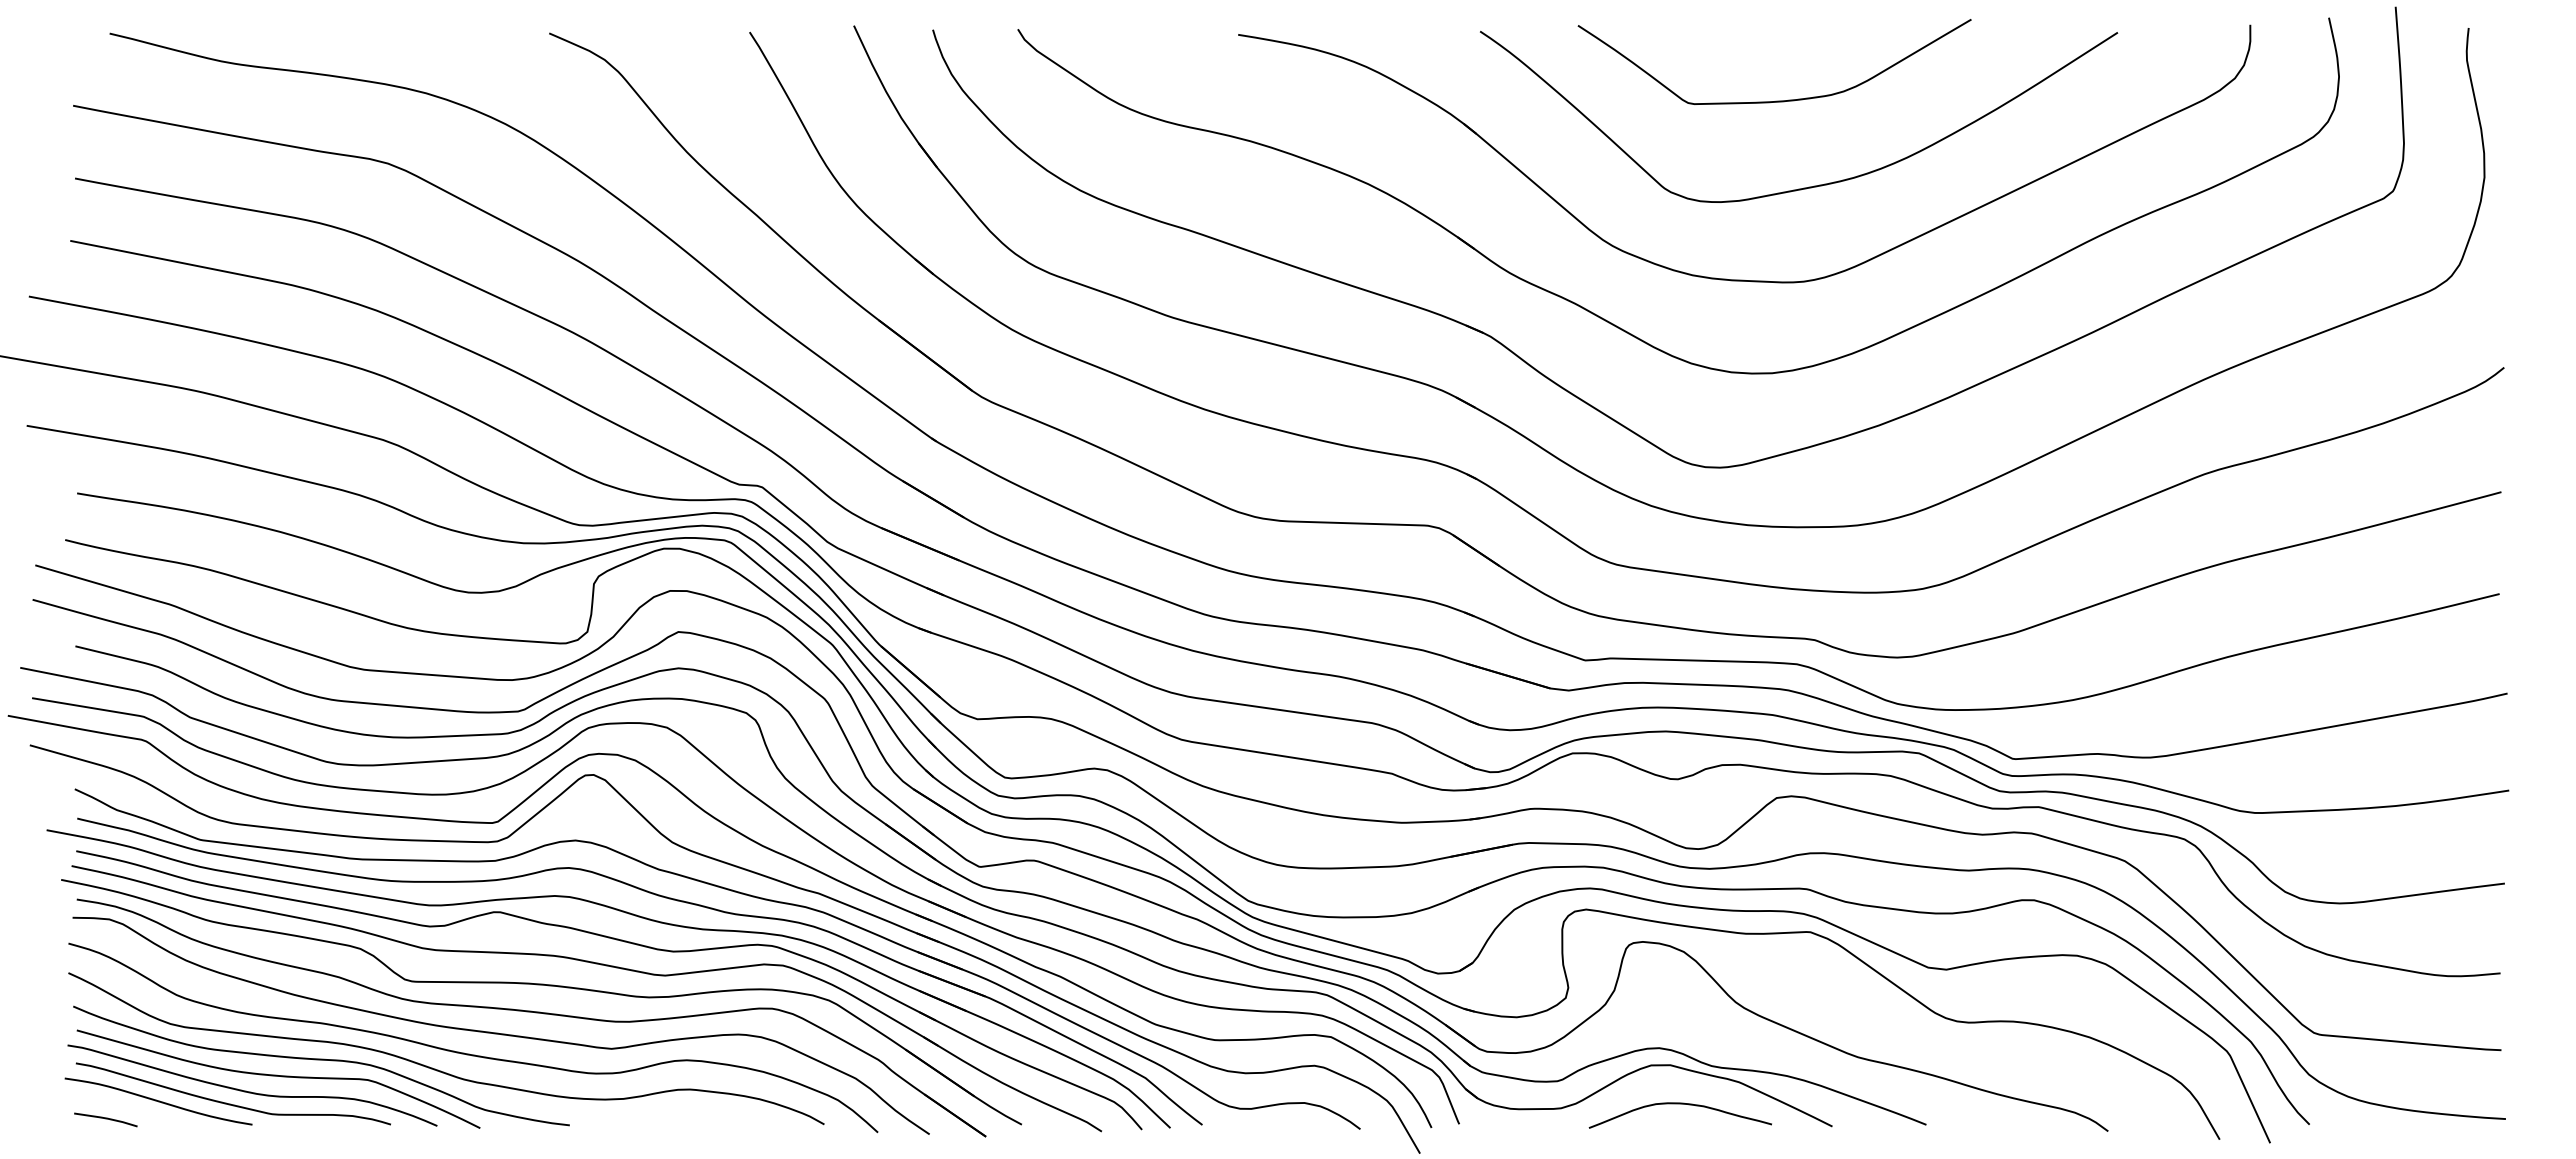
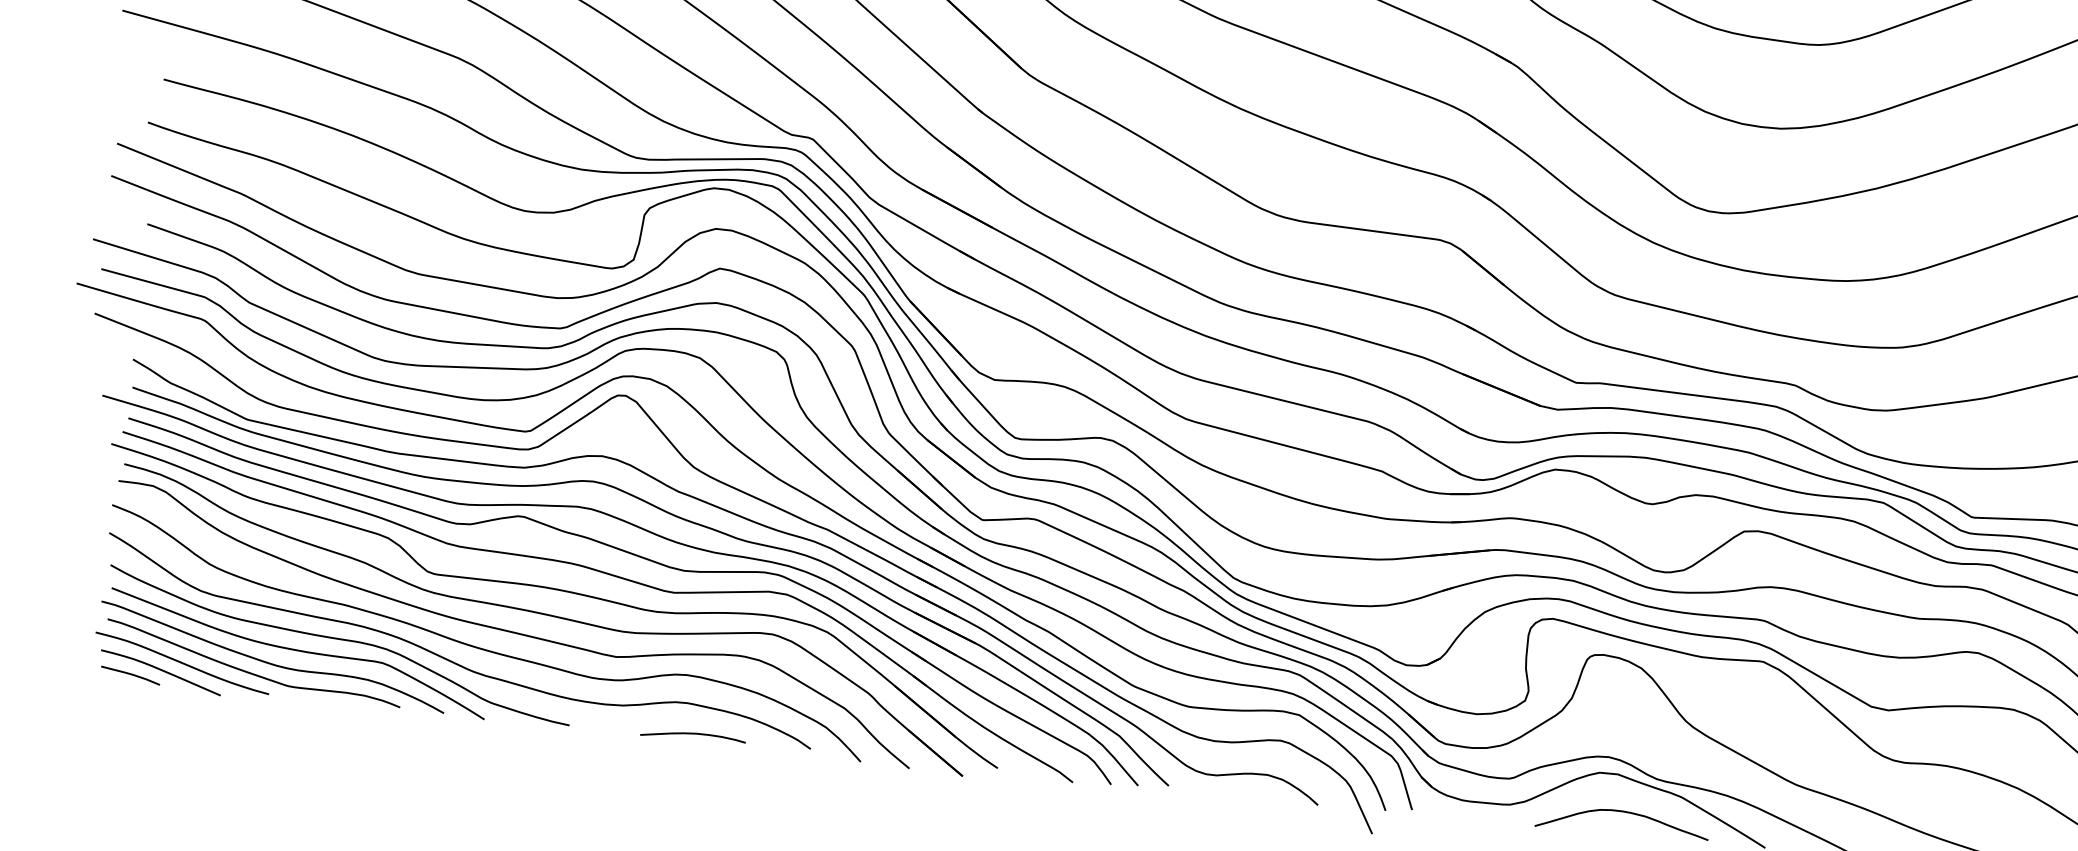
curve: (137, 1111) -> (161, 670), added
curve: (699, 1121) -> (692, 734), added

